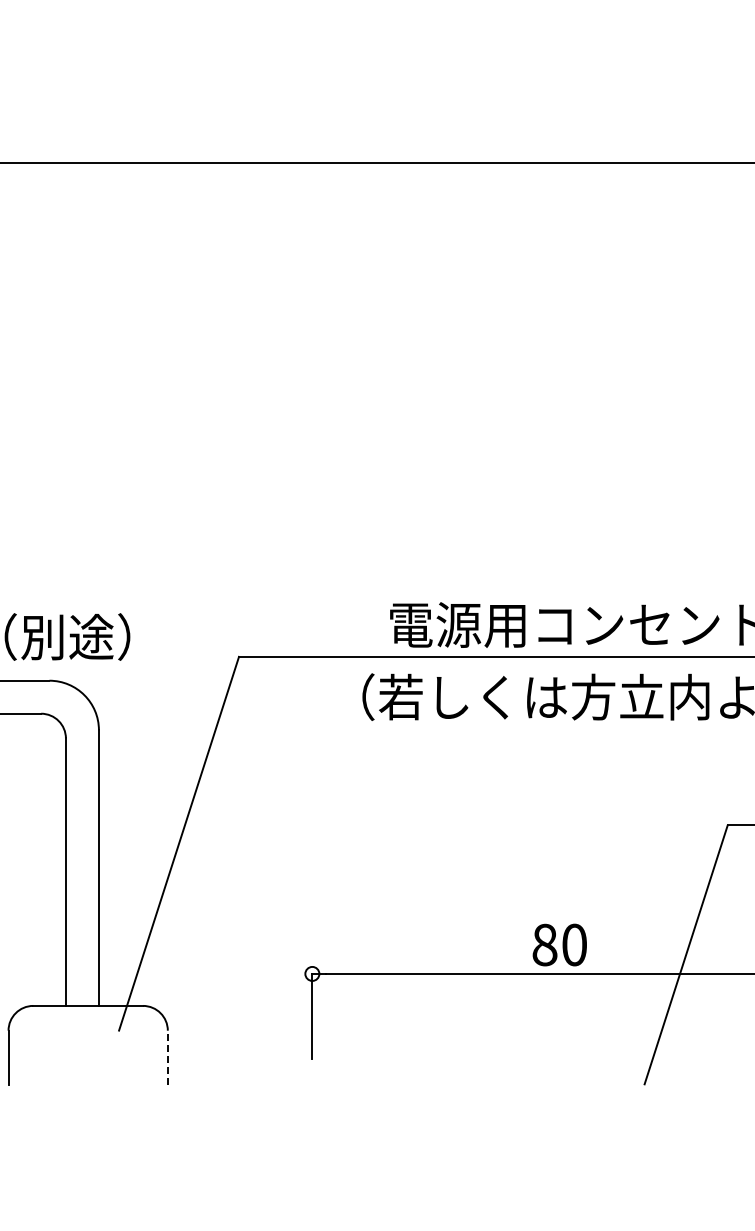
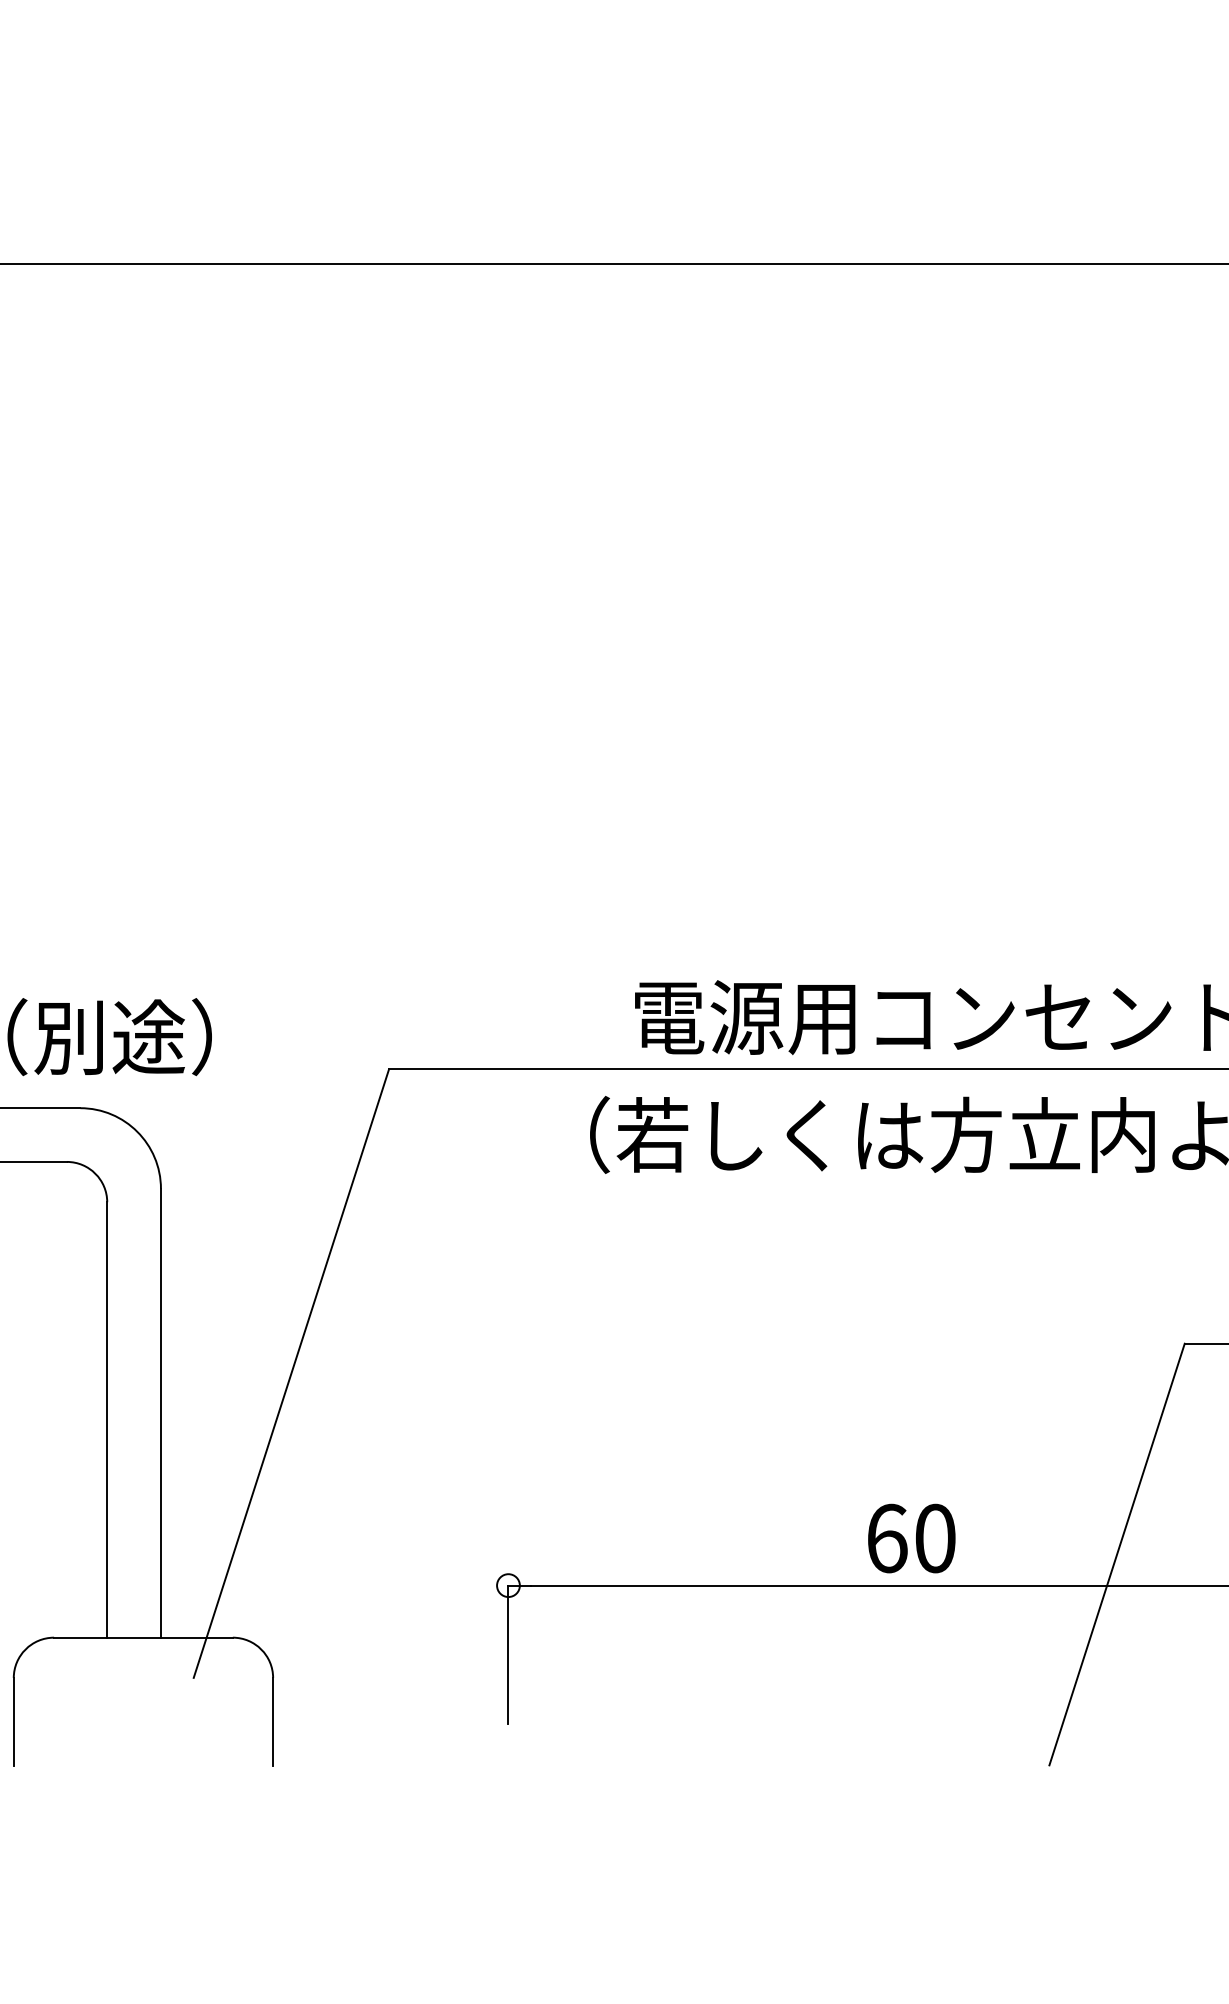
text: (544, 944) -> (886, 1537), 80 -> 60
line: (167, 1057) -> (272, 1721), dashed -> solid

